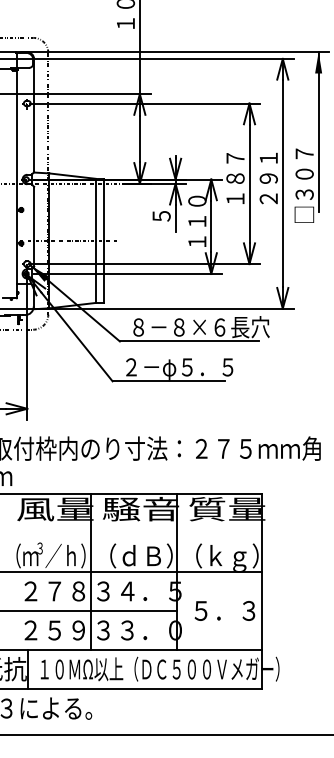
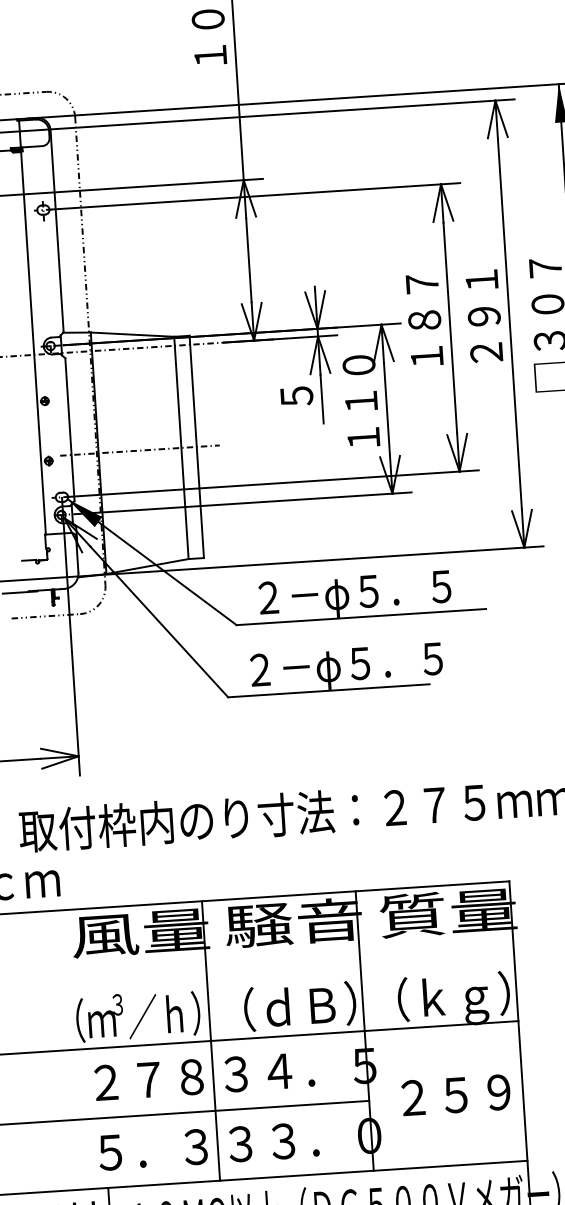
text: (201, 327) -> (381, 590), ８－８×６長穴 -> ２－φ５．５
text: (224, 610) -> (454, 1094), ５．３ -> ２５９
text: (54, 630) -> (153, 1149), ２５９ -> ５．３

